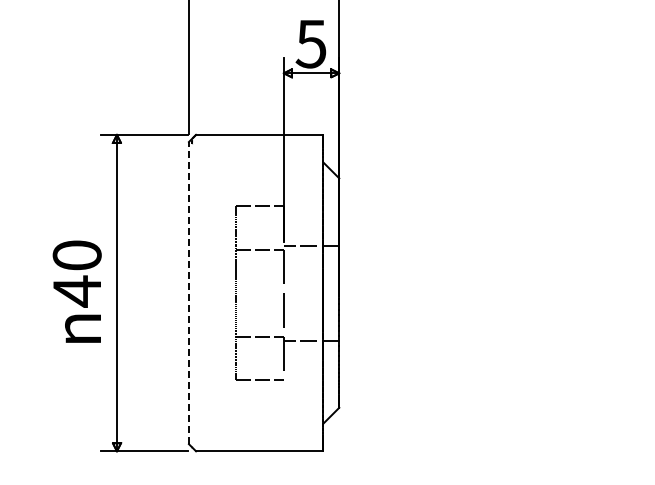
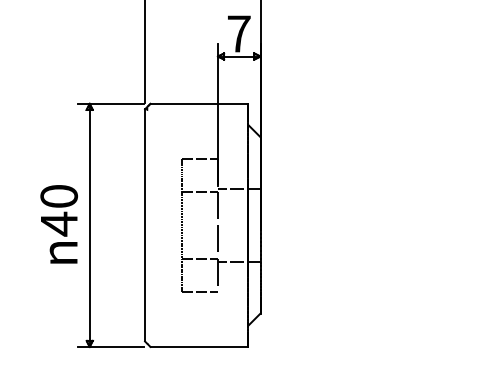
text: (310, 44) -> (238, 34), 5 -> 7
line: (188, 292) -> (144, 224), dashed -> solid

